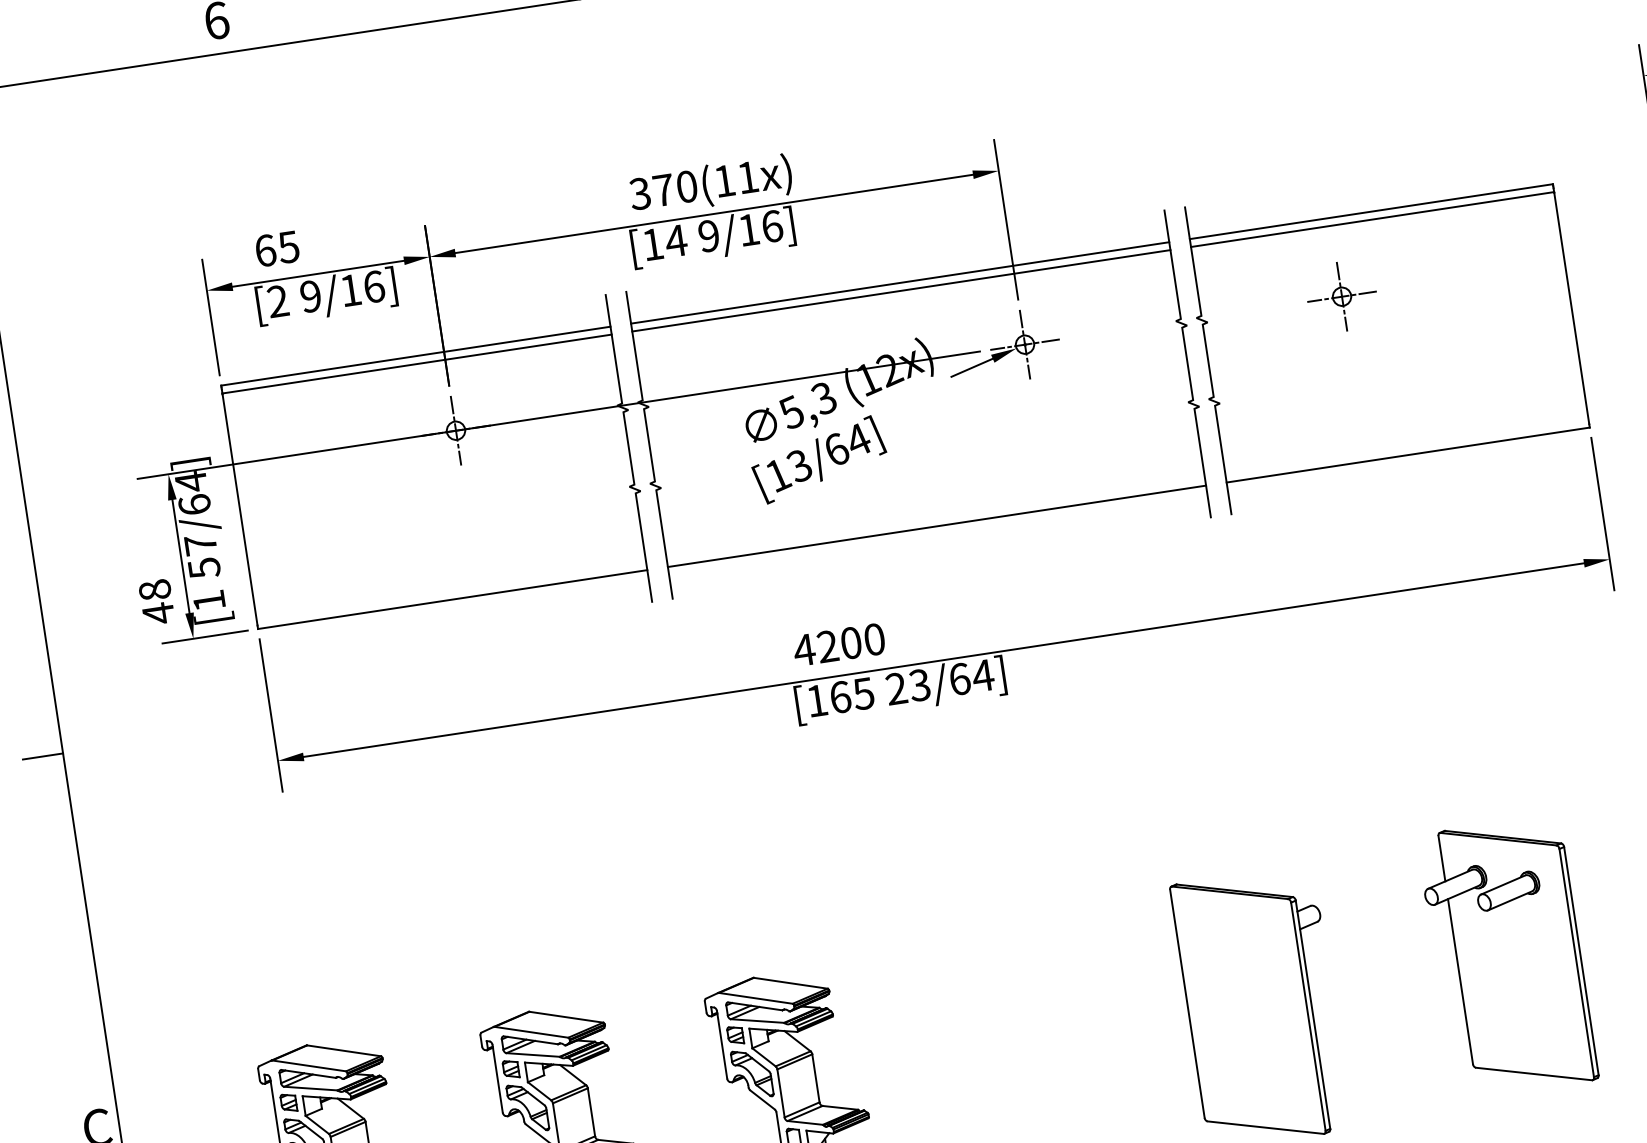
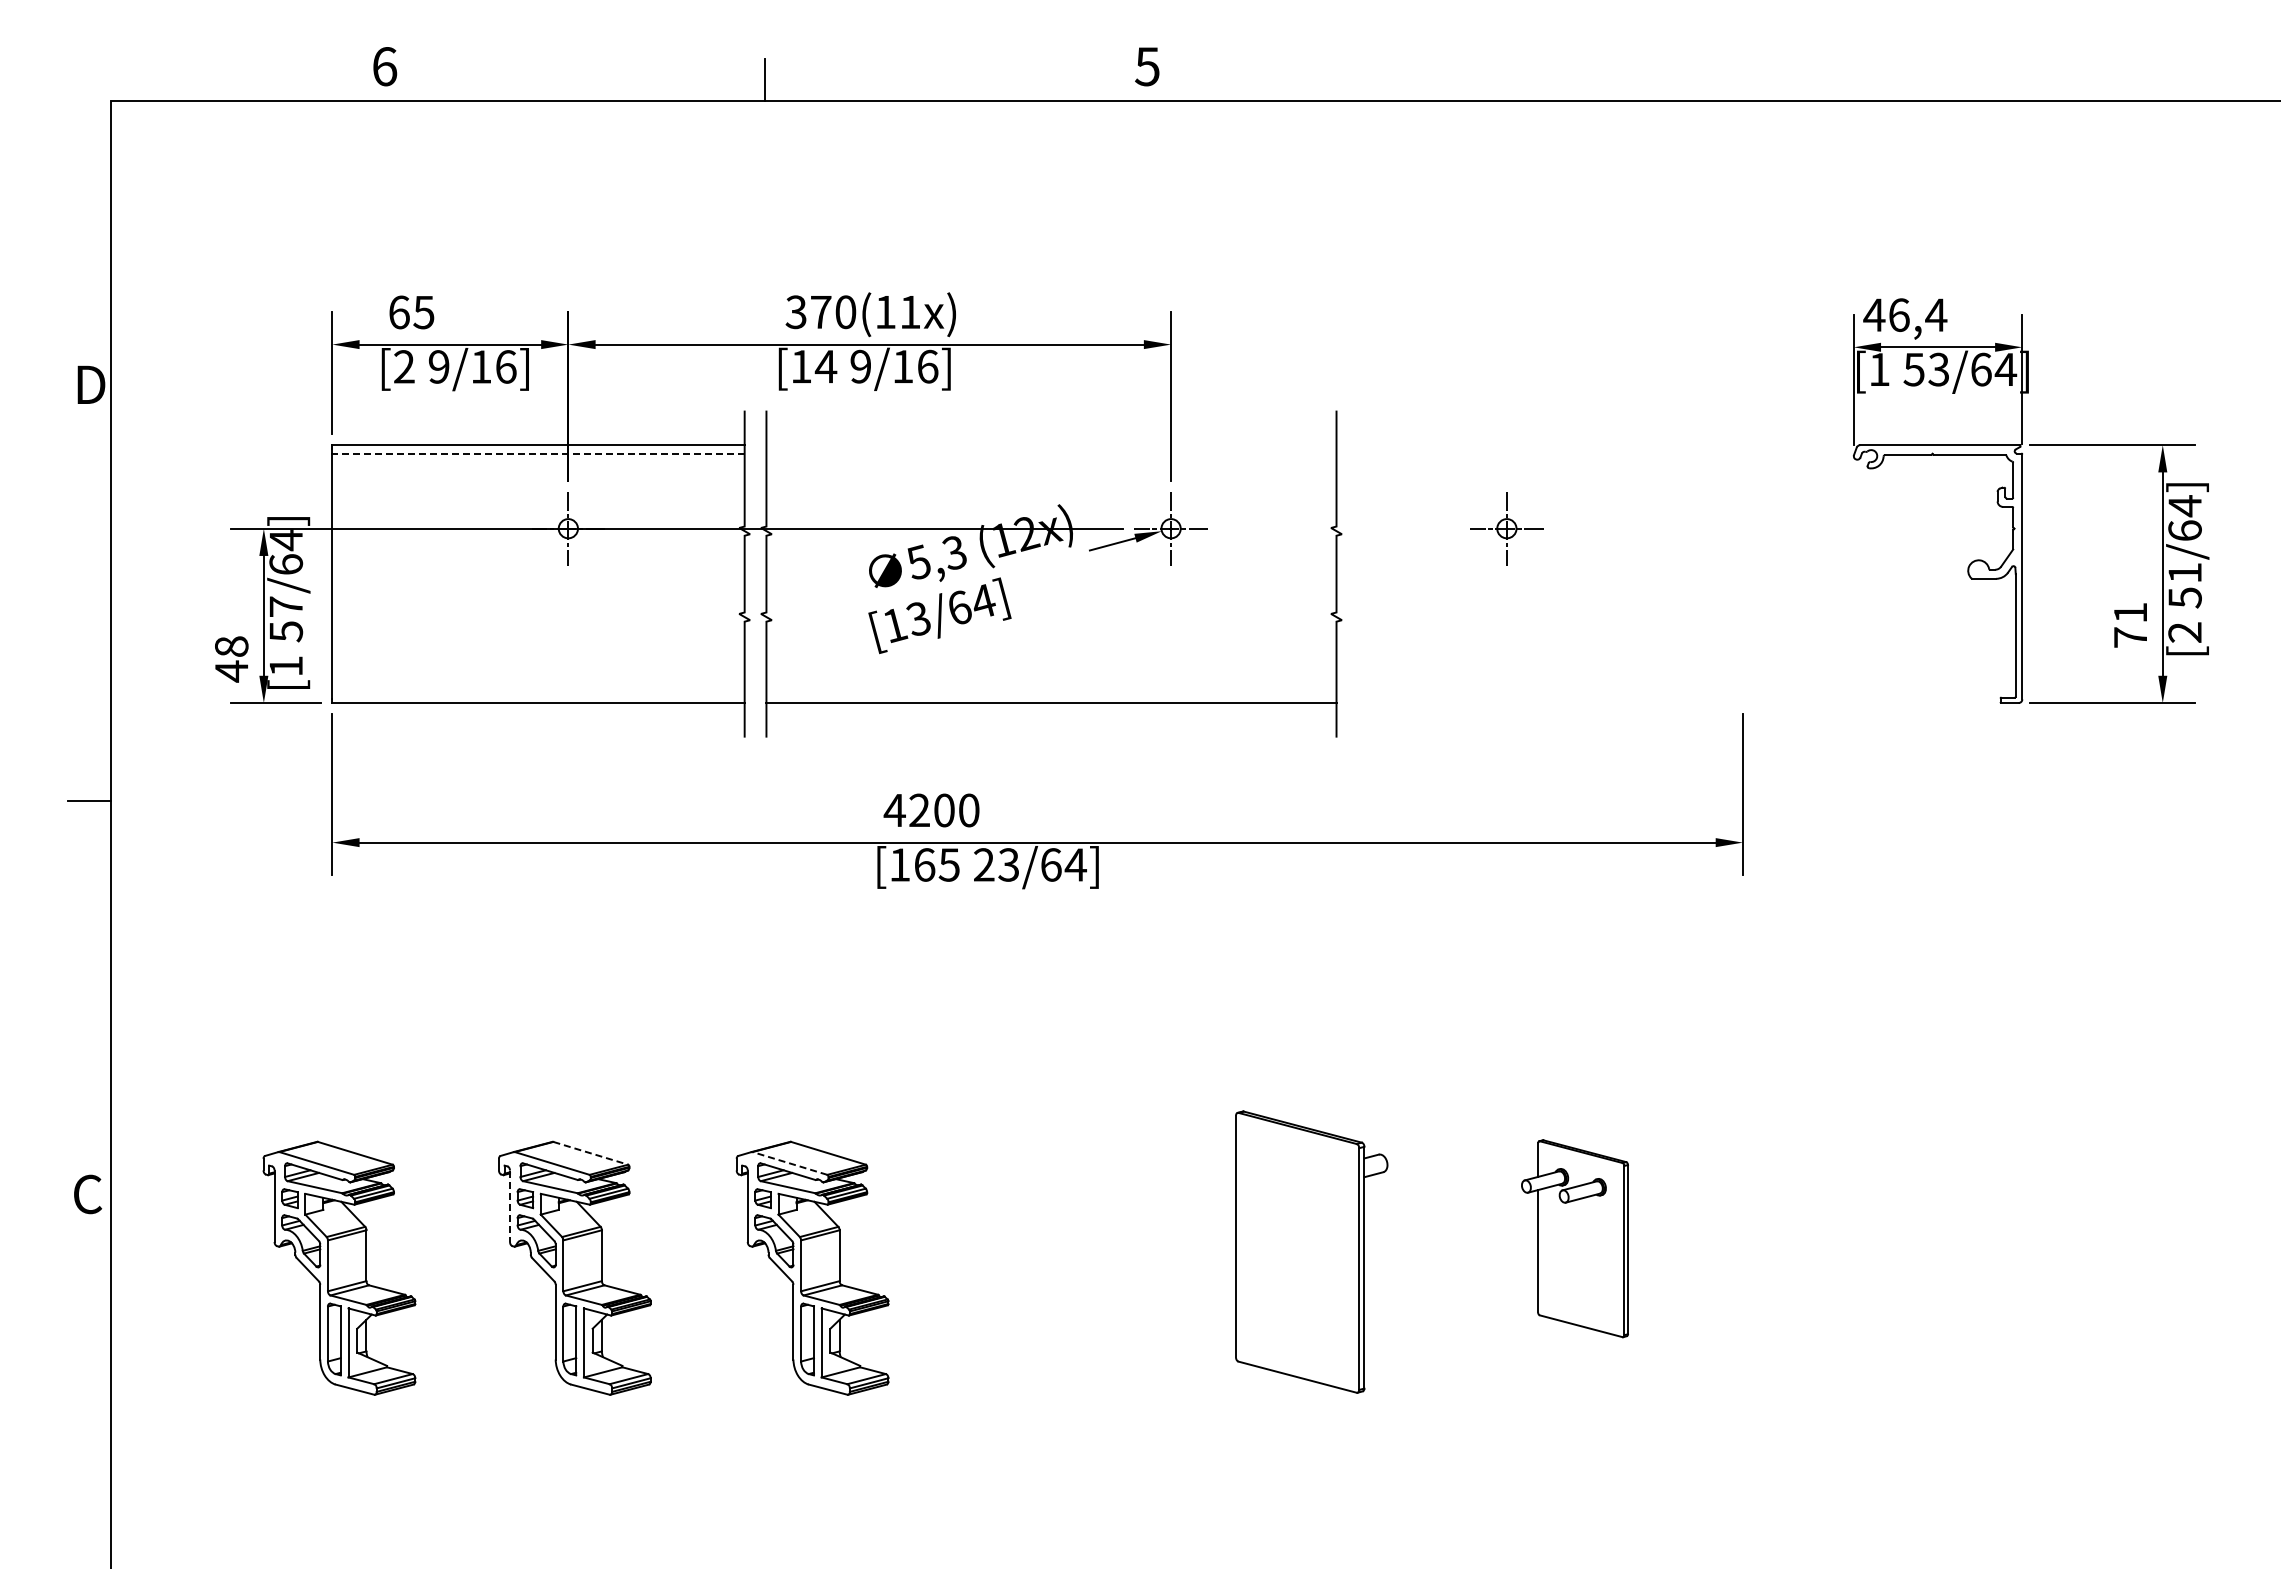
line: (900, 283) -> (1051, 445), removed
line: (901, 290) -> (1051, 453), removed
part: (1386, 333) -> (1547, 573), removed
line: (417, 364) -> (538, 453), solid -> dashed
part: (1507, 957) -> (1574, 1238), size x0.7
line: (755, 998) -> (789, 1163), solid -> dashed
line: (567, 1017) -> (591, 1153), solid -> dashed
line: (498, 1078) -> (510, 1206), solid -> dashed

